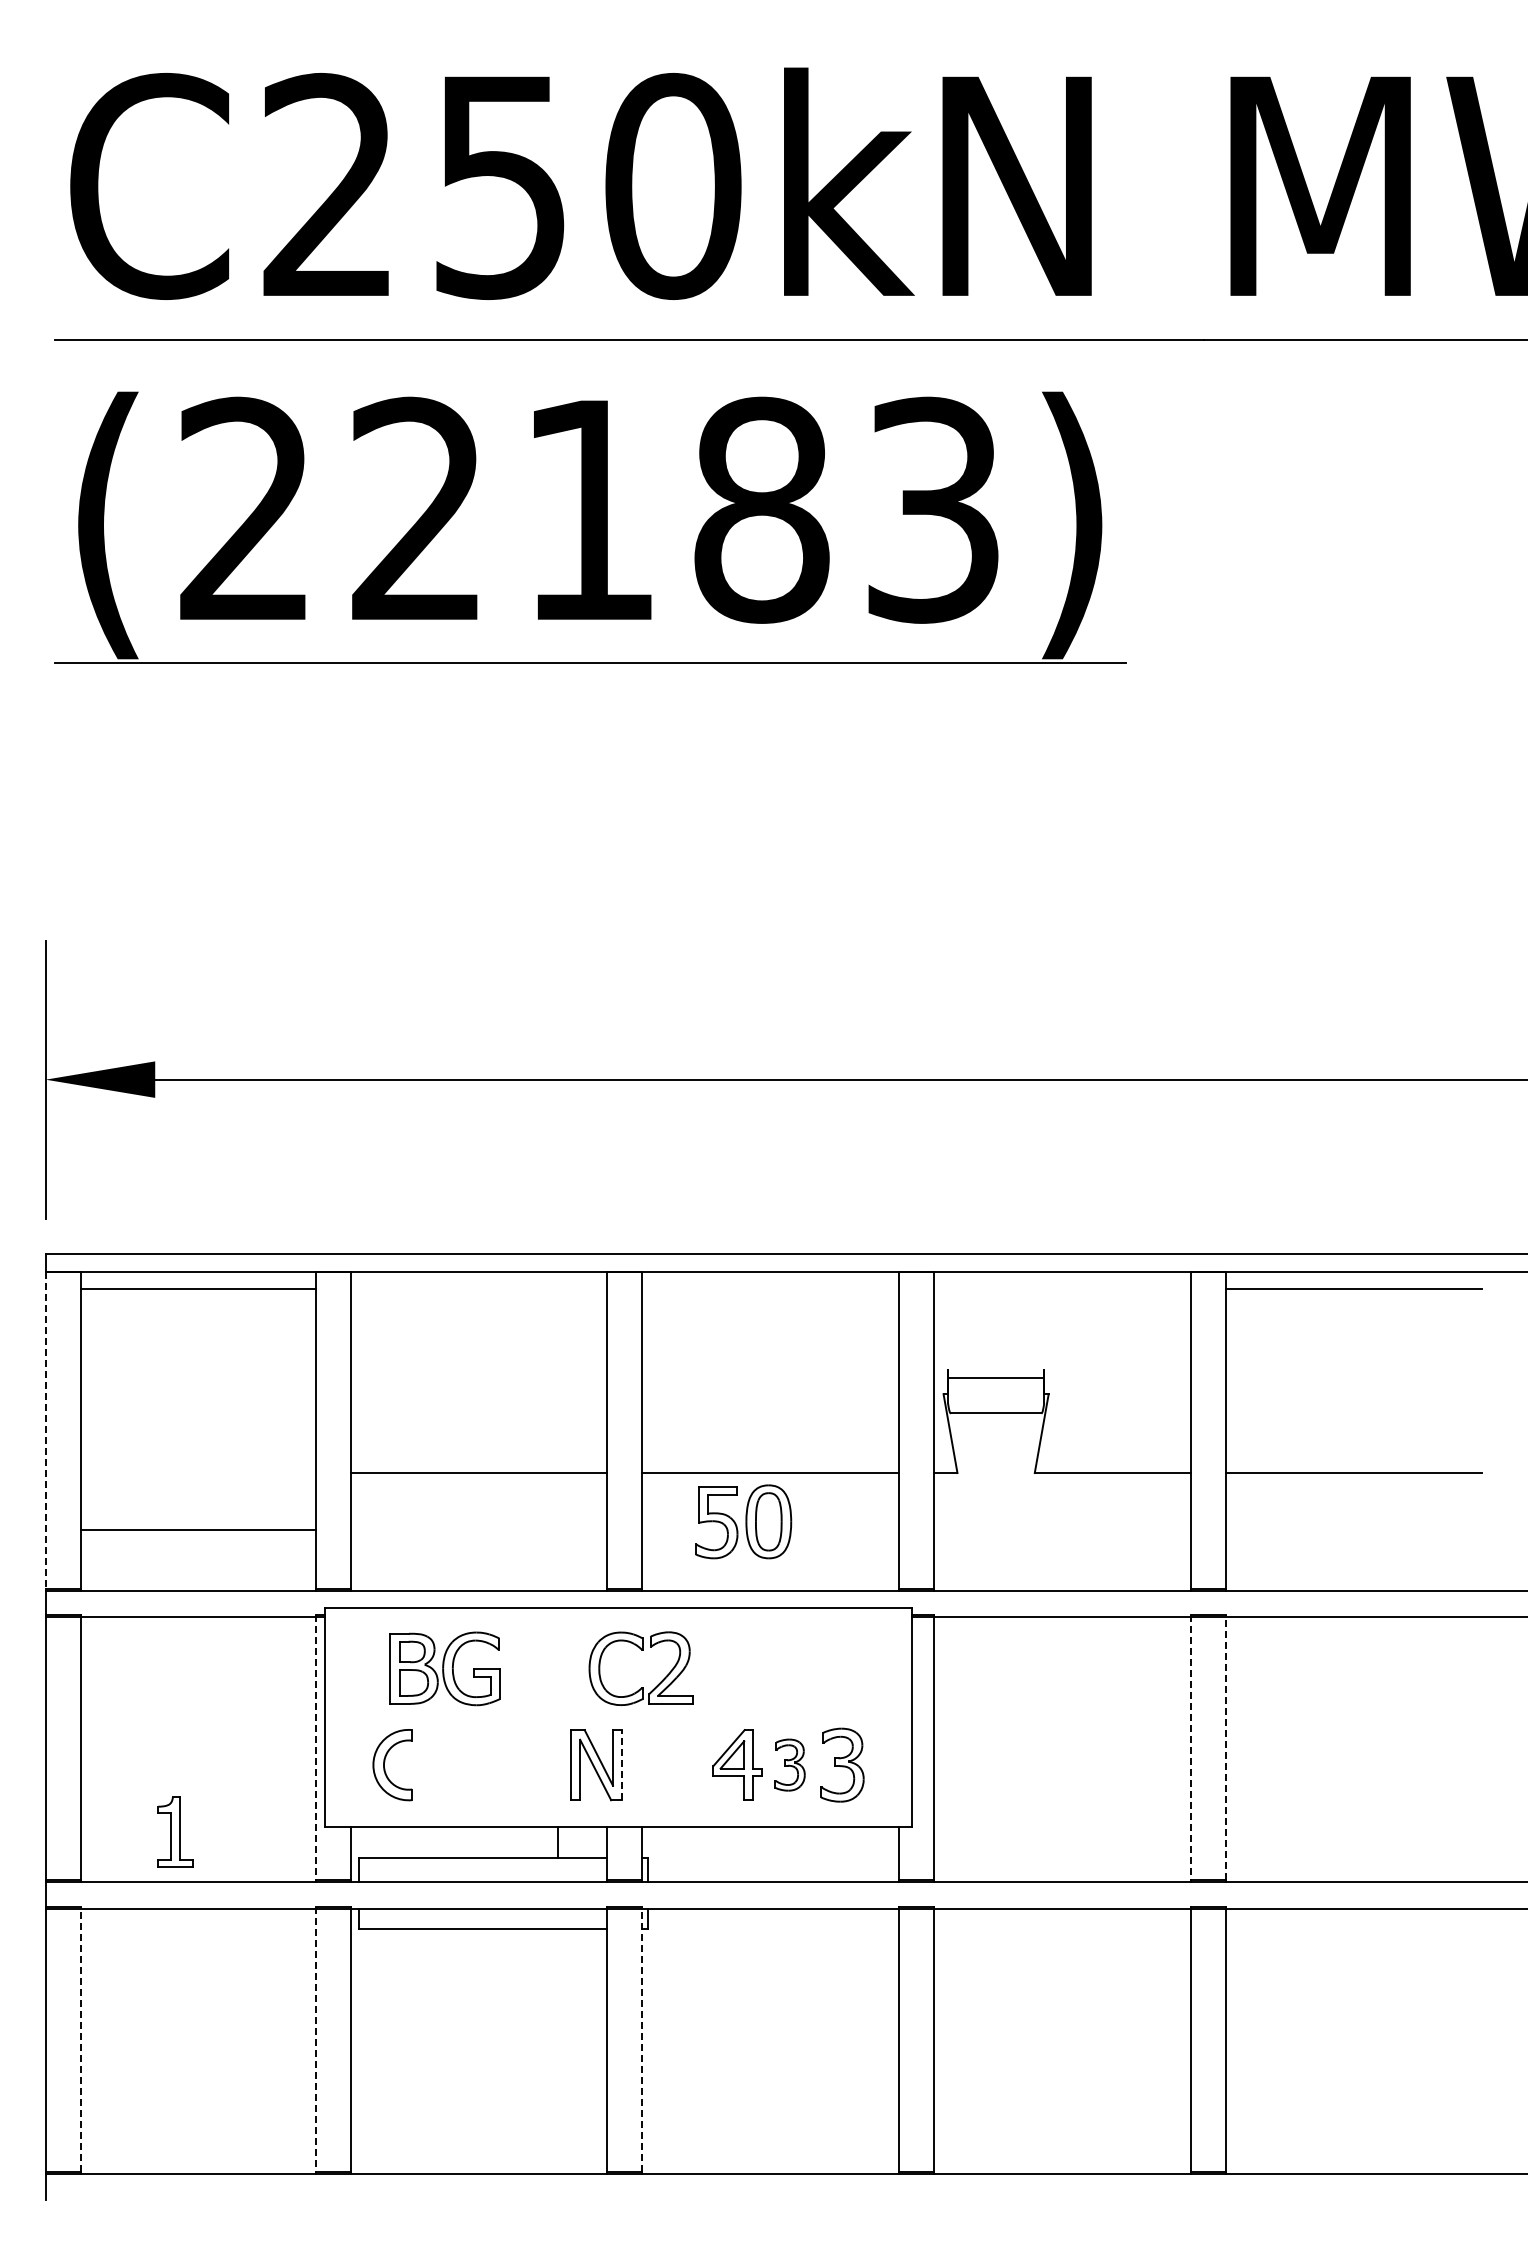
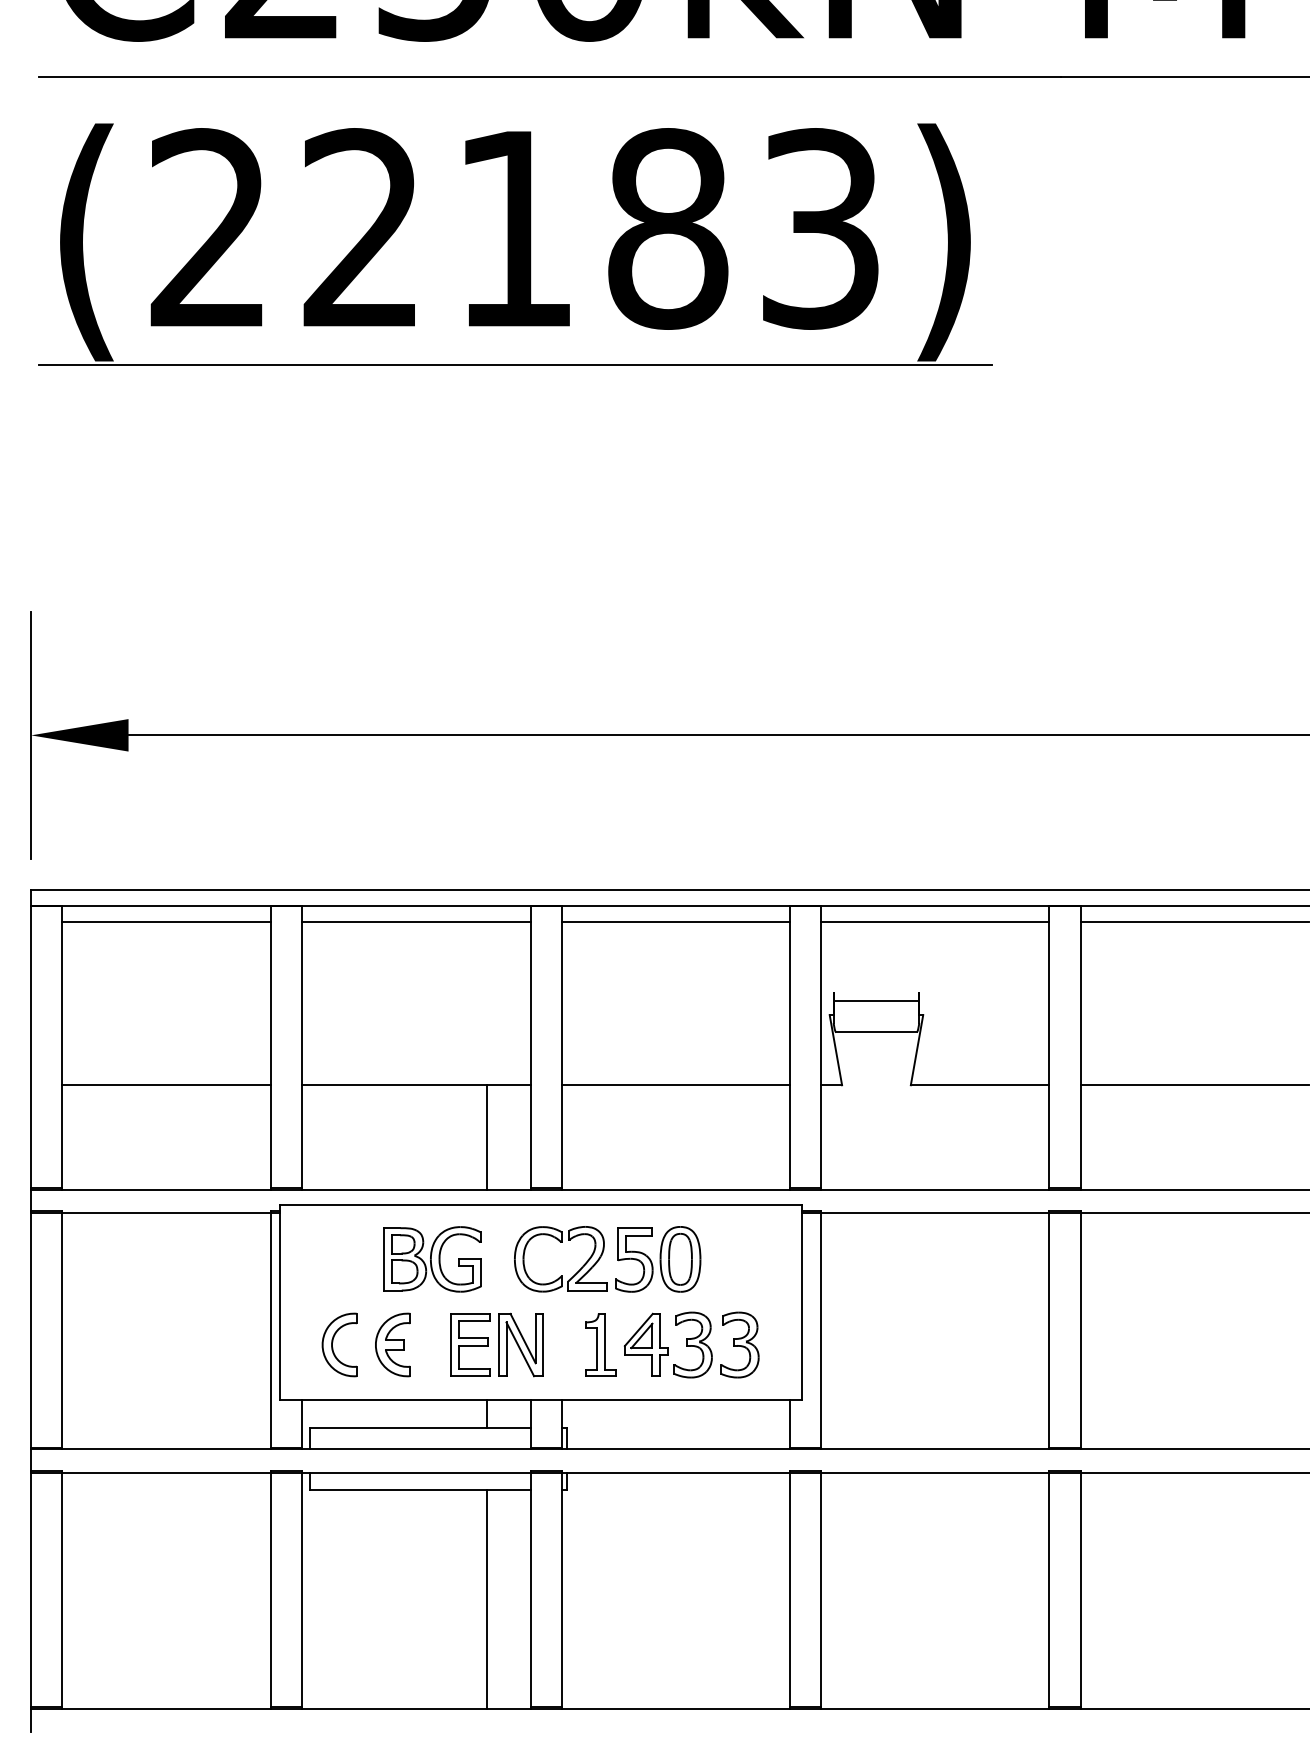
line: (478, 1289) -> (416, 921), added
line: (770, 1289) -> (675, 921), added
line: (1061, 1289) -> (934, 921), added
line: (45, 1430) -> (30, 1047), dashed -> solid
part: (743, 1521) -> (658, 1259), moved
line: (197, 1530) -> (166, 1085), moved
line: (558, 1531) -> (487, 1137), added
part: (444, 1668) -> (432, 1259), moved
line: (315, 1747) -> (271, 1329), dashed -> solid
line: (1190, 1747) -> (1049, 1329), dashed -> solid
line: (1225, 1747) -> (1080, 1329), dashed -> solid
part: (538, 1764) -> (469, 1344), added
line: (621, 1764) -> (543, 1344), dashed -> solid
part: (789, 1764) -> (692, 1344), size x1.43
part: (452, 1765) -> (392, 1345), added
part: (175, 1831) -> (601, 1344), moved
line: (80, 2039) -> (62, 1589), dashed -> solid
line: (315, 2039) -> (271, 1589), dashed -> solid
line: (642, 2039) -> (561, 1589), dashed -> solid
line: (558, 2051) -> (487, 1599), added

